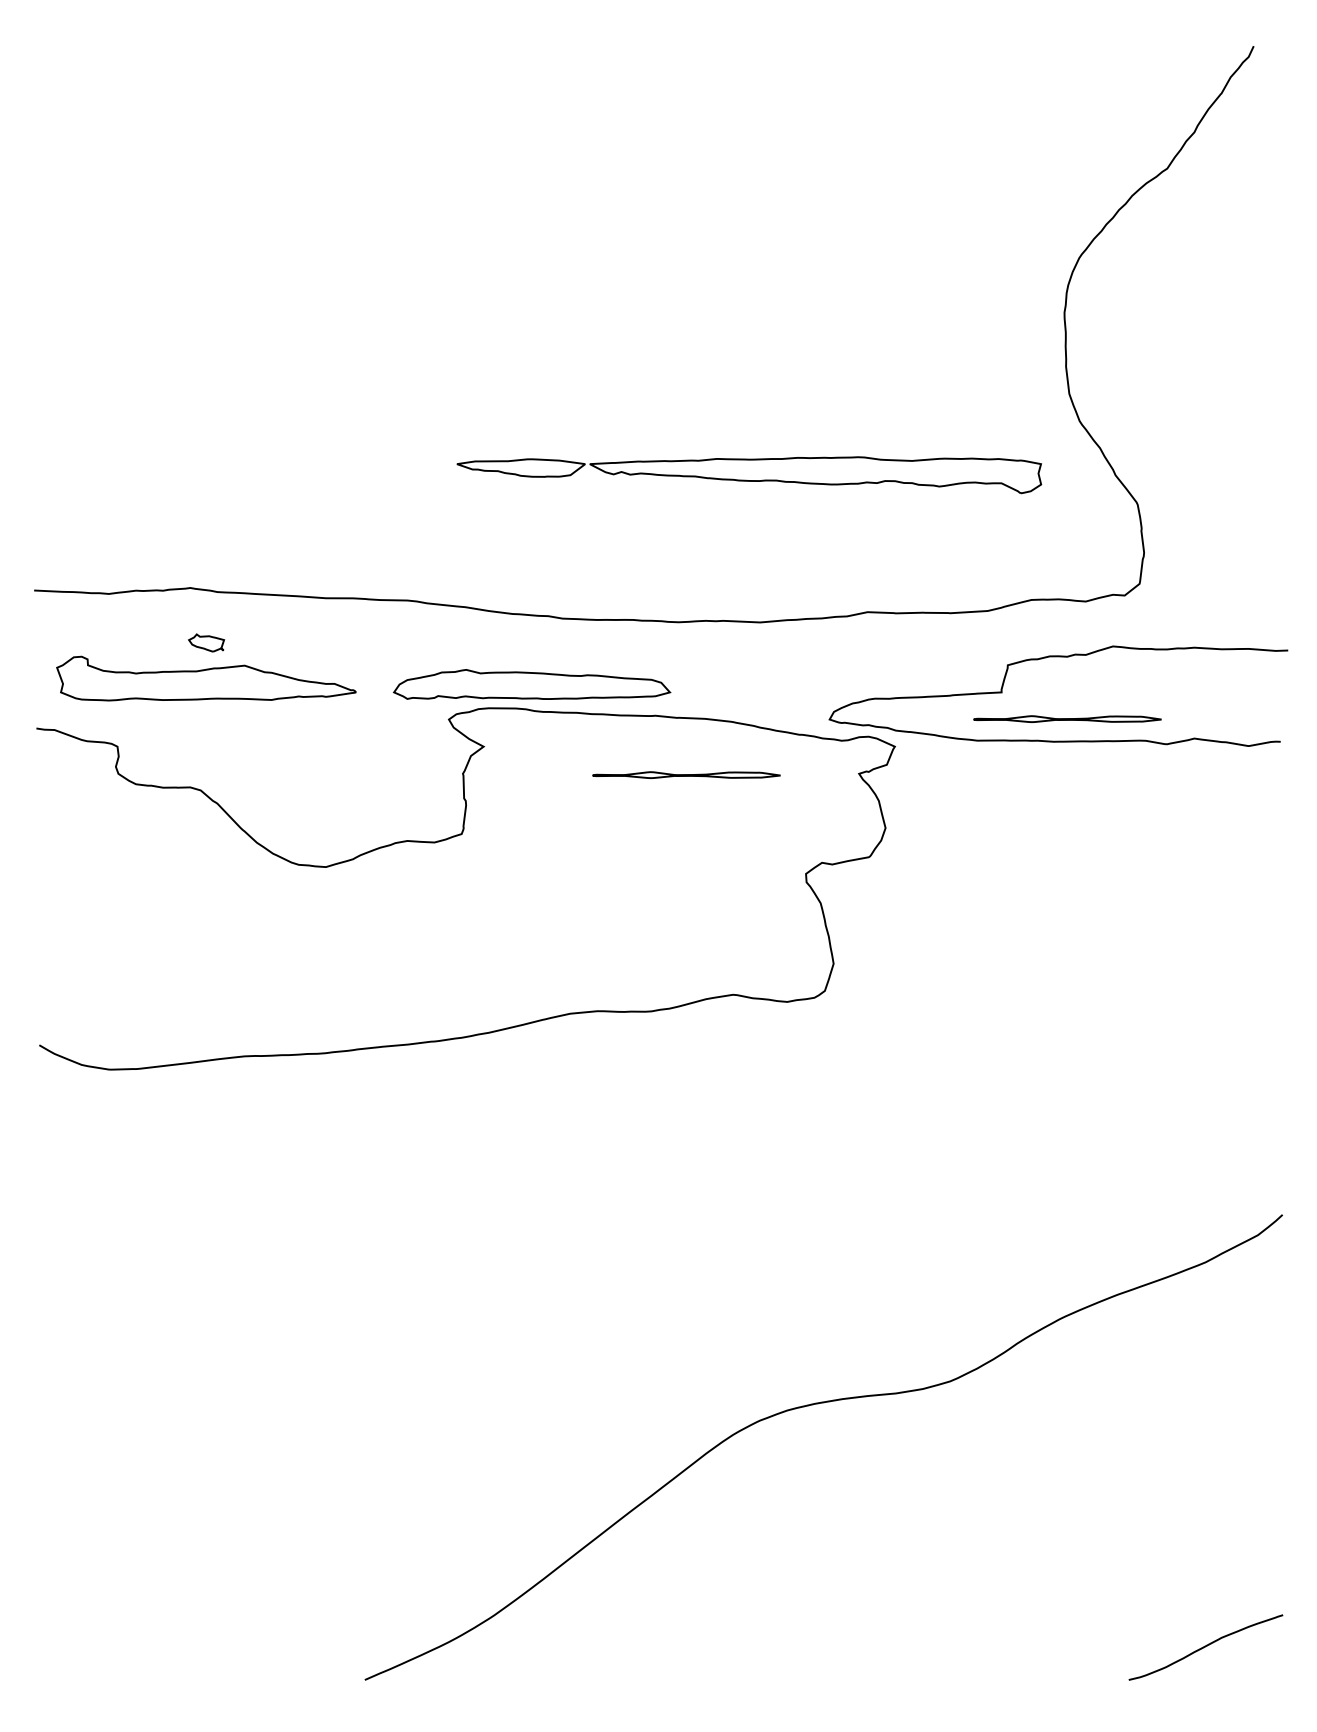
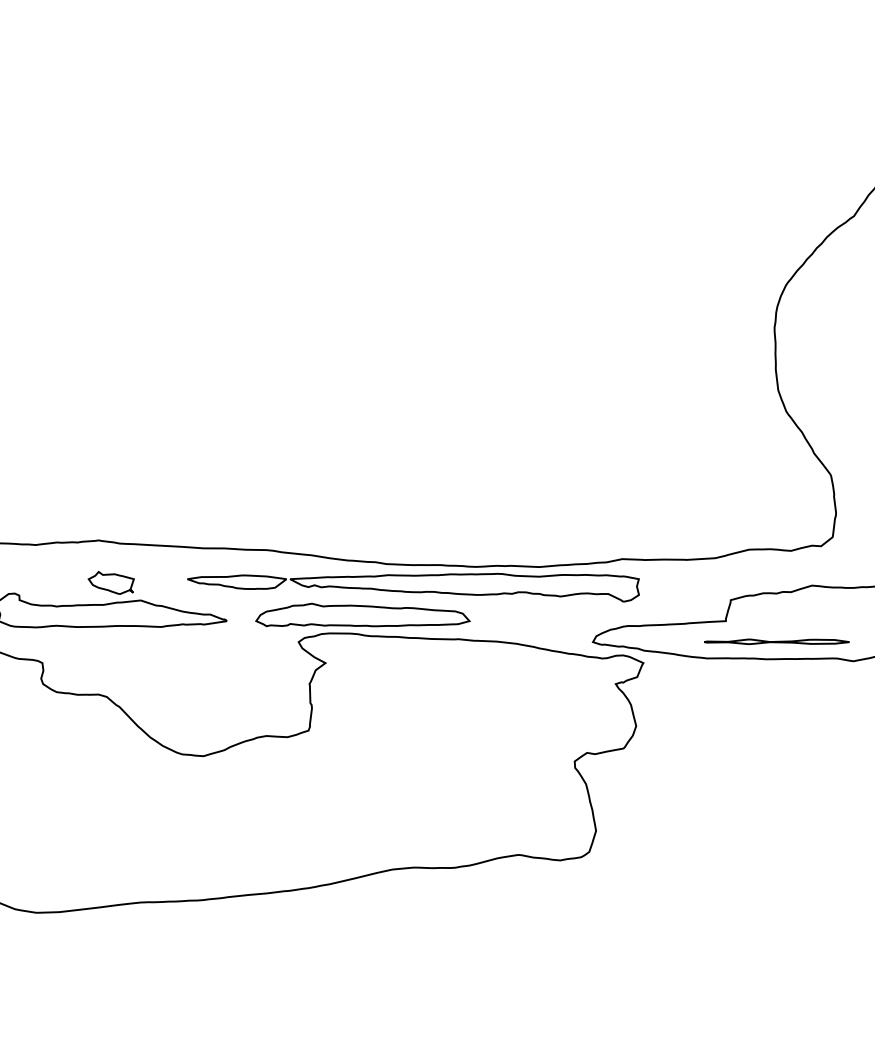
part: (749, 475) -> (413, 587), moved
part: (206, 642) -> (111, 582), size x1.67
part: (686, 774) -> (482, 684), removed

